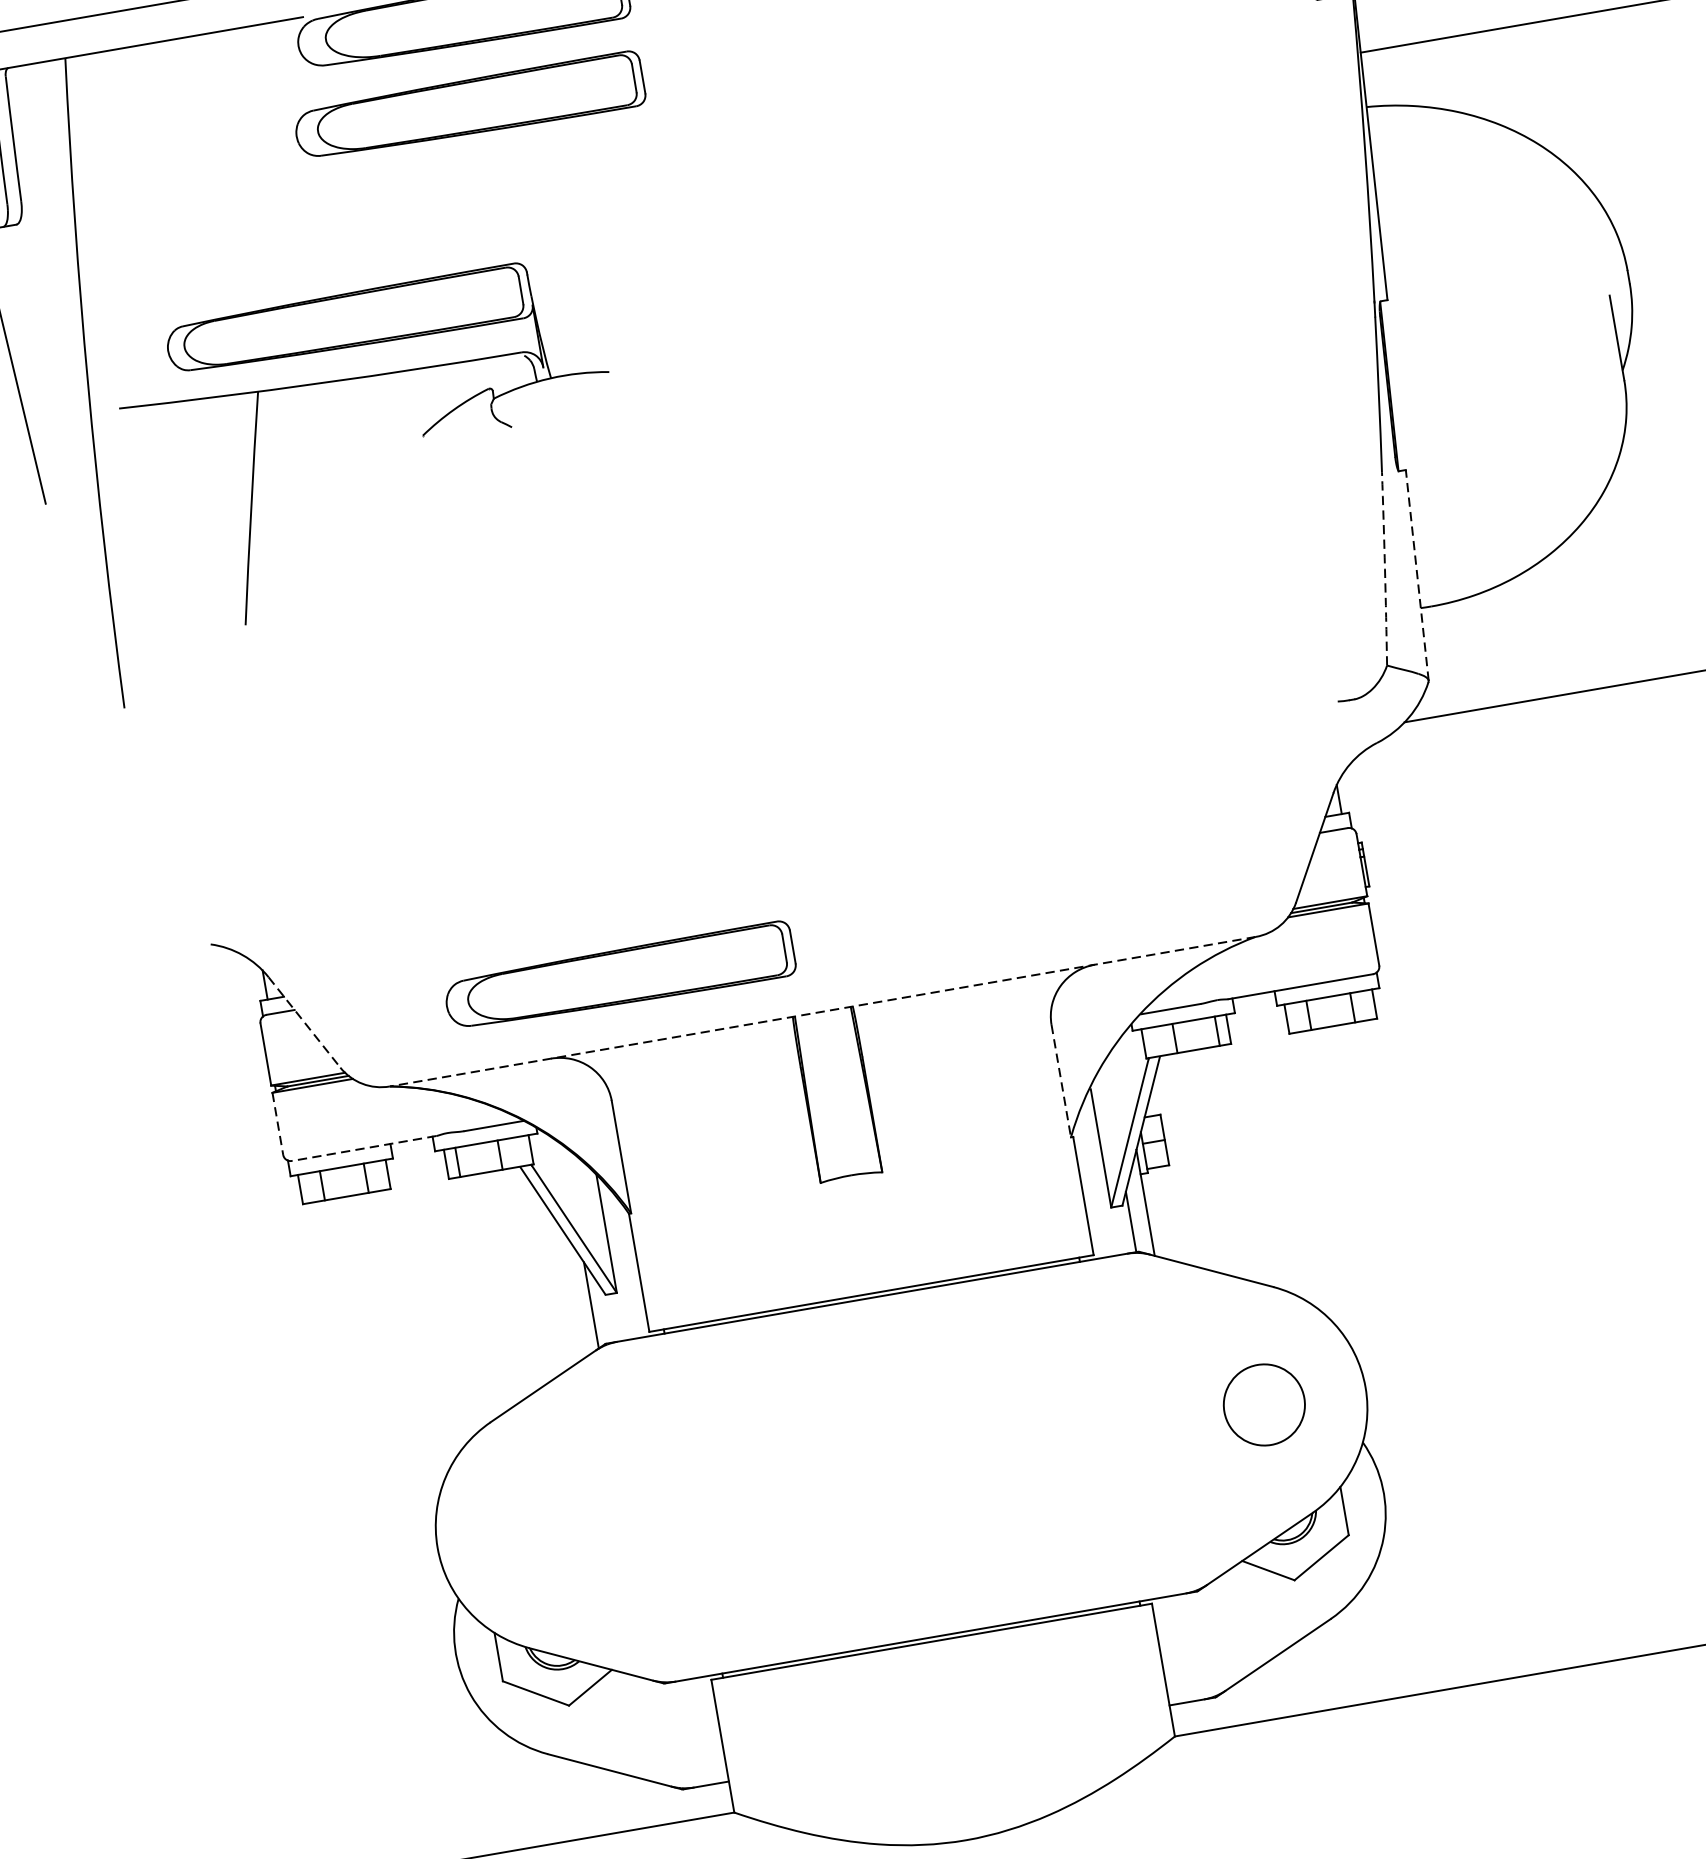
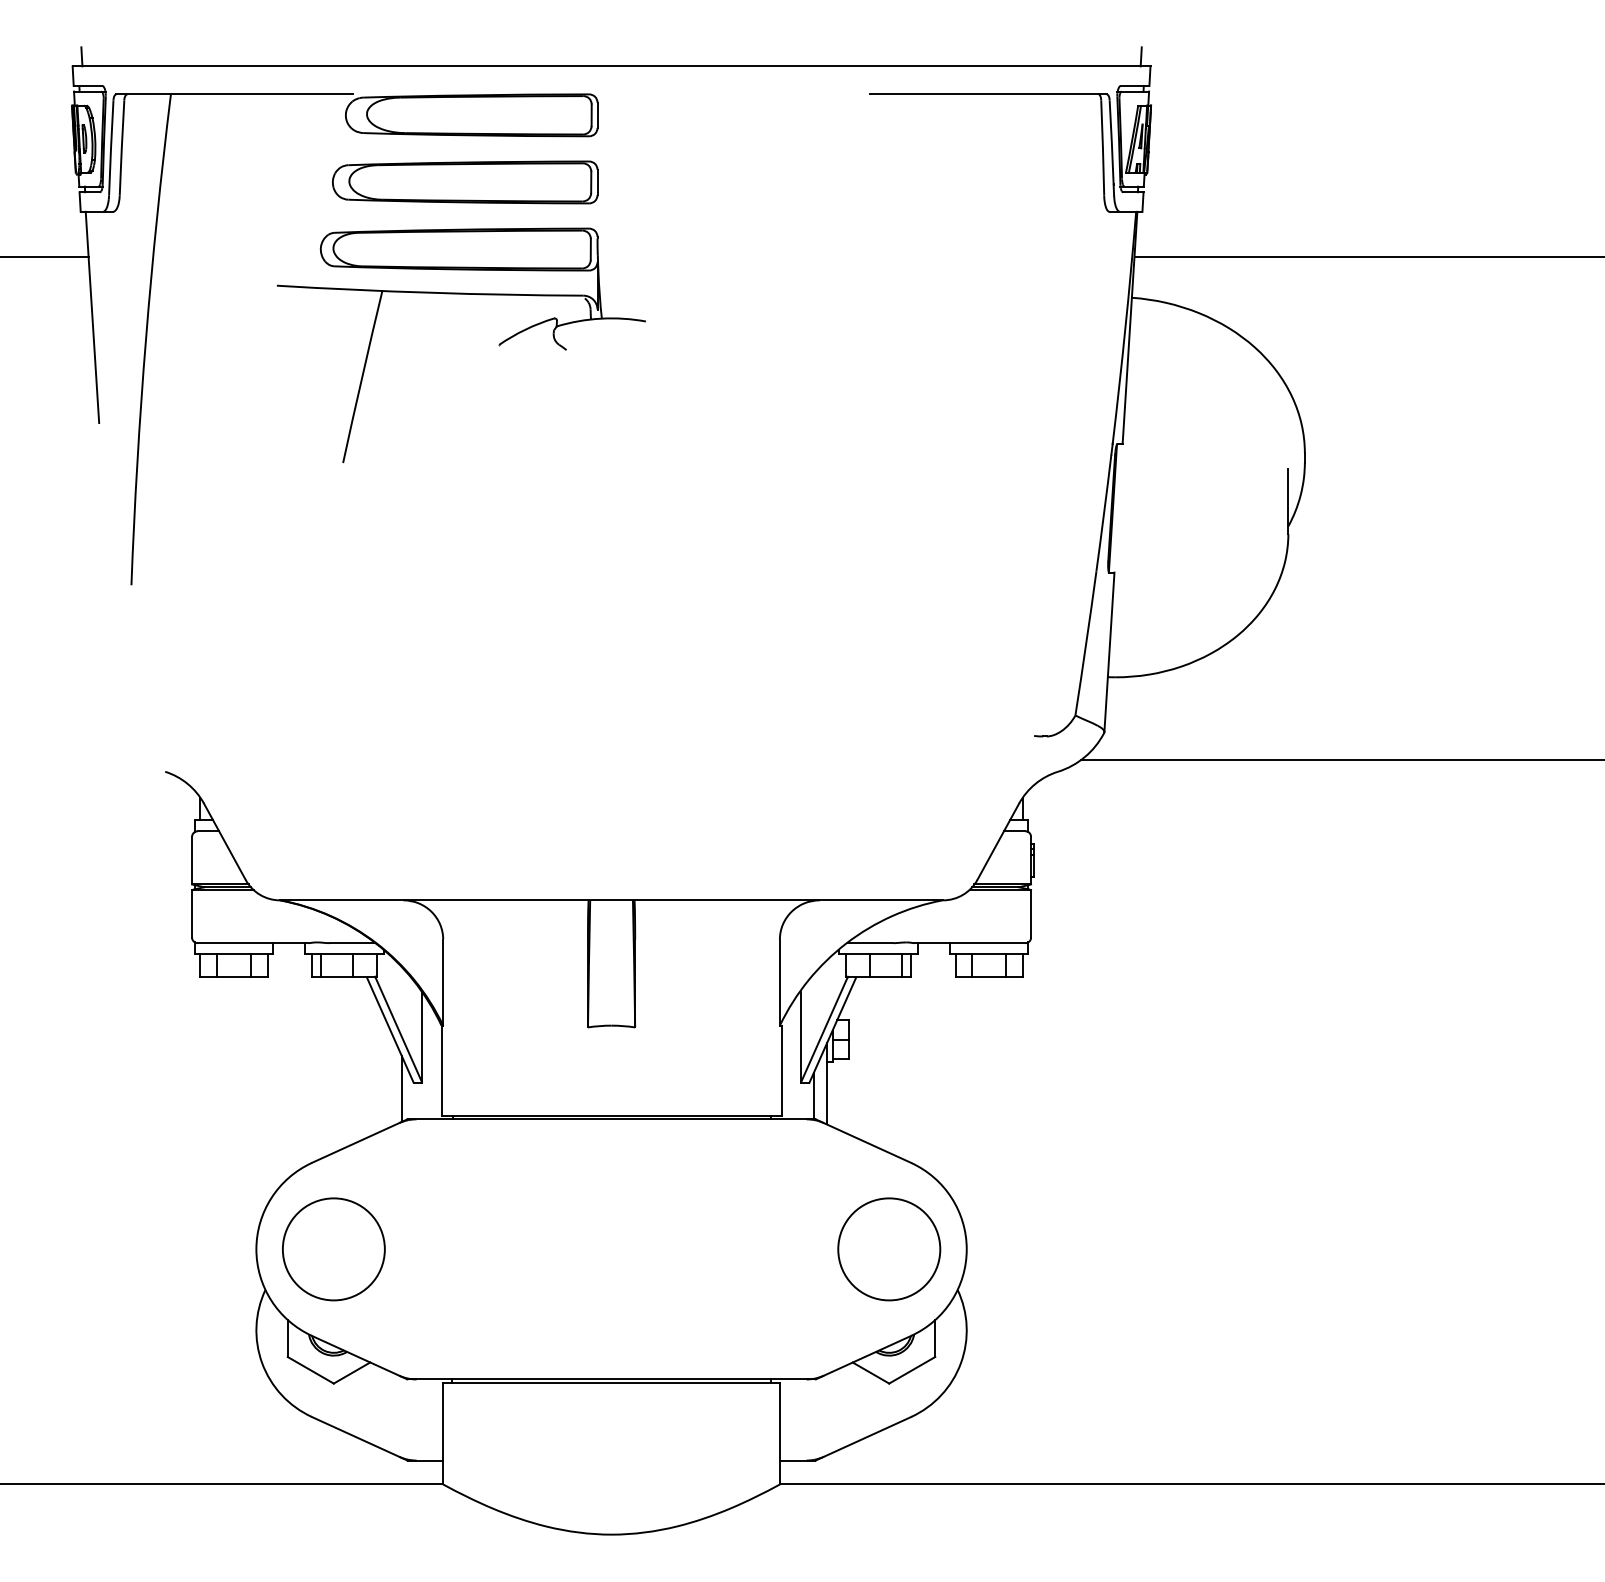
part: (422, 436) -> (498, 345), moved
arc: (1385, 568) -> (1086, 643), dashed -> solid
line: (1417, 575) -> (1109, 652), dashed -> solid
part: (620, 976) -> (465, 848), removed
line: (822, 1011) -> (611, 900), dashed -> solid
line: (303, 1022) -> (224, 841), dashed -> solid
line: (1060, 1082) -> (779, 983), dashed -> solid
line: (278, 1123) -> (192, 913), dashed -> solid
line: (363, 1149) -> (252, 943), dashed -> solid
circle: (1264, 1405) -> (889, 1249), size x1.67
circle: (538, 1530) -> (333, 1249), added

